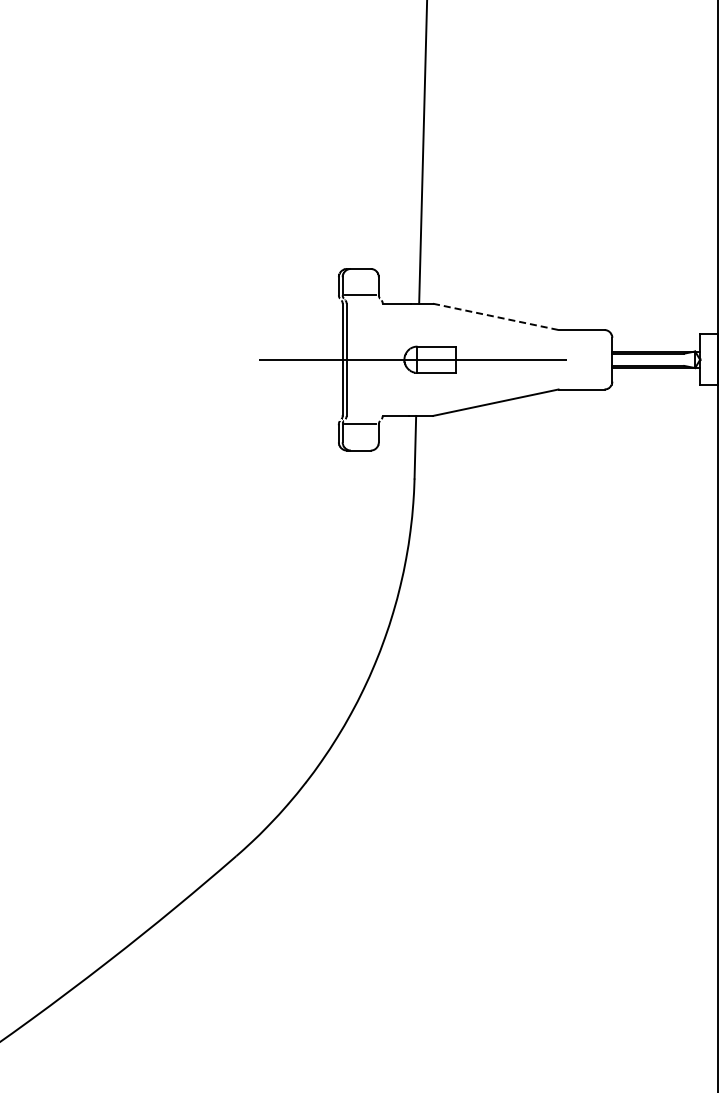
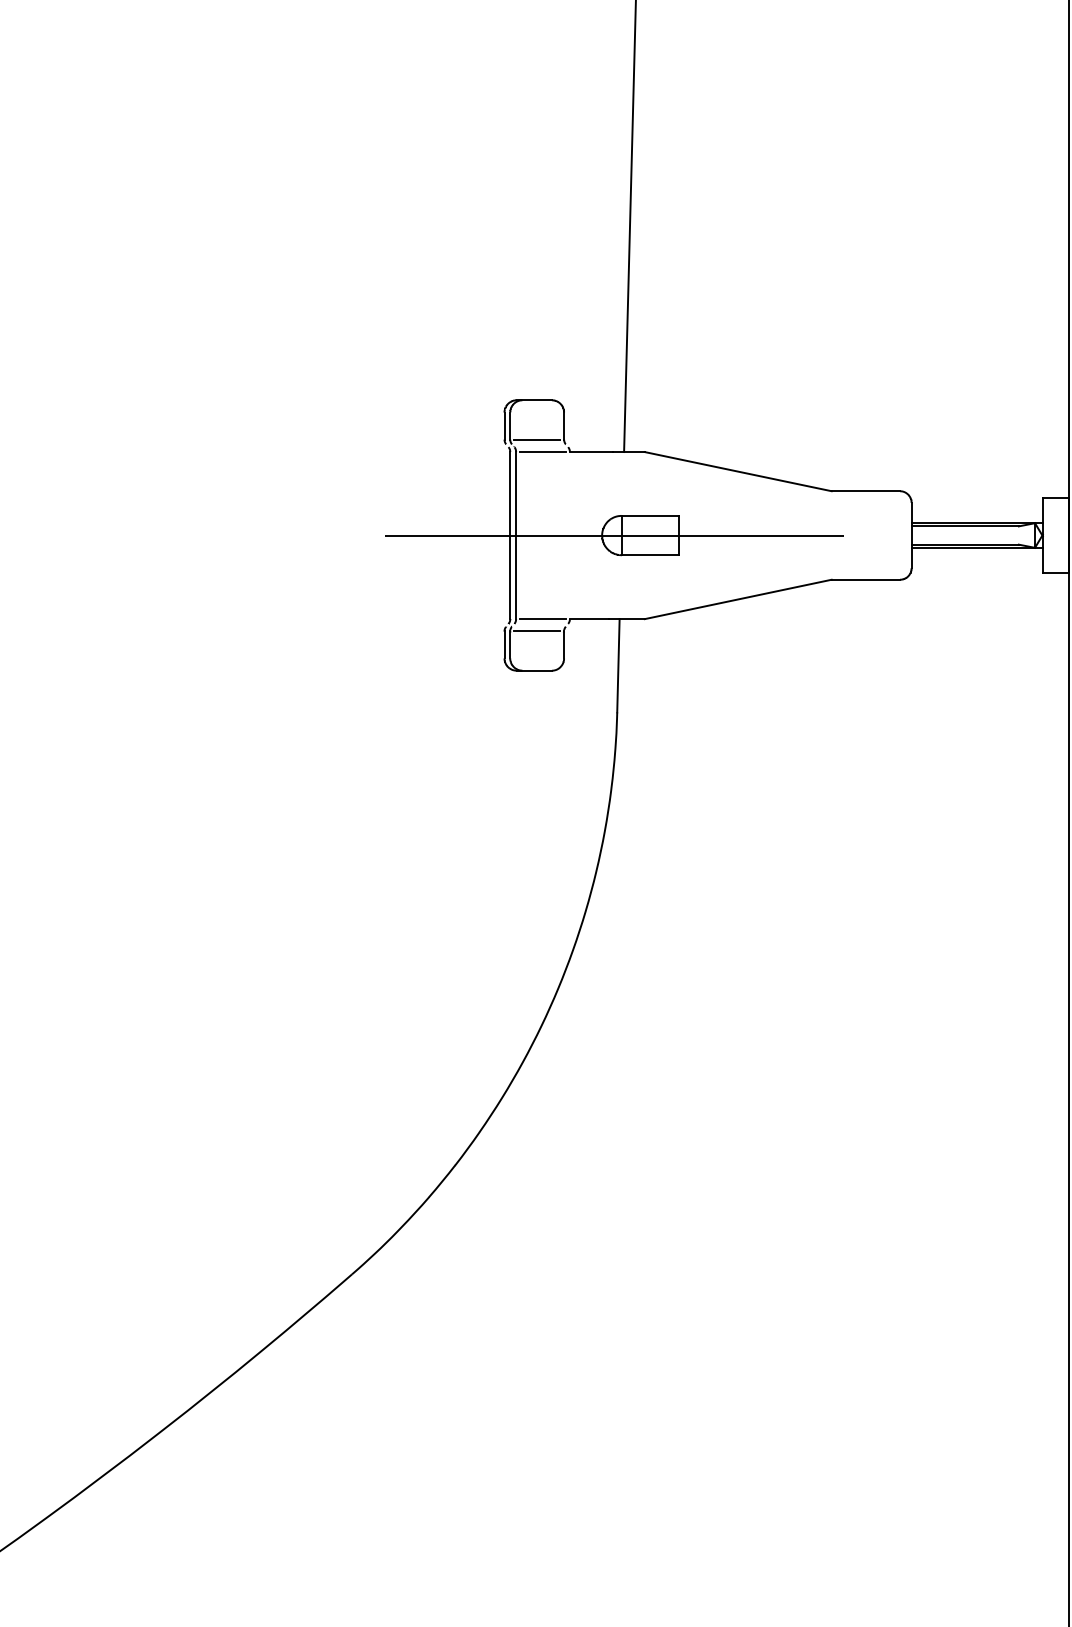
line: (364, 303) -> (542, 451), added
line: (496, 316) -> (739, 471), dashed -> solid
line: (364, 415) -> (542, 618), added

